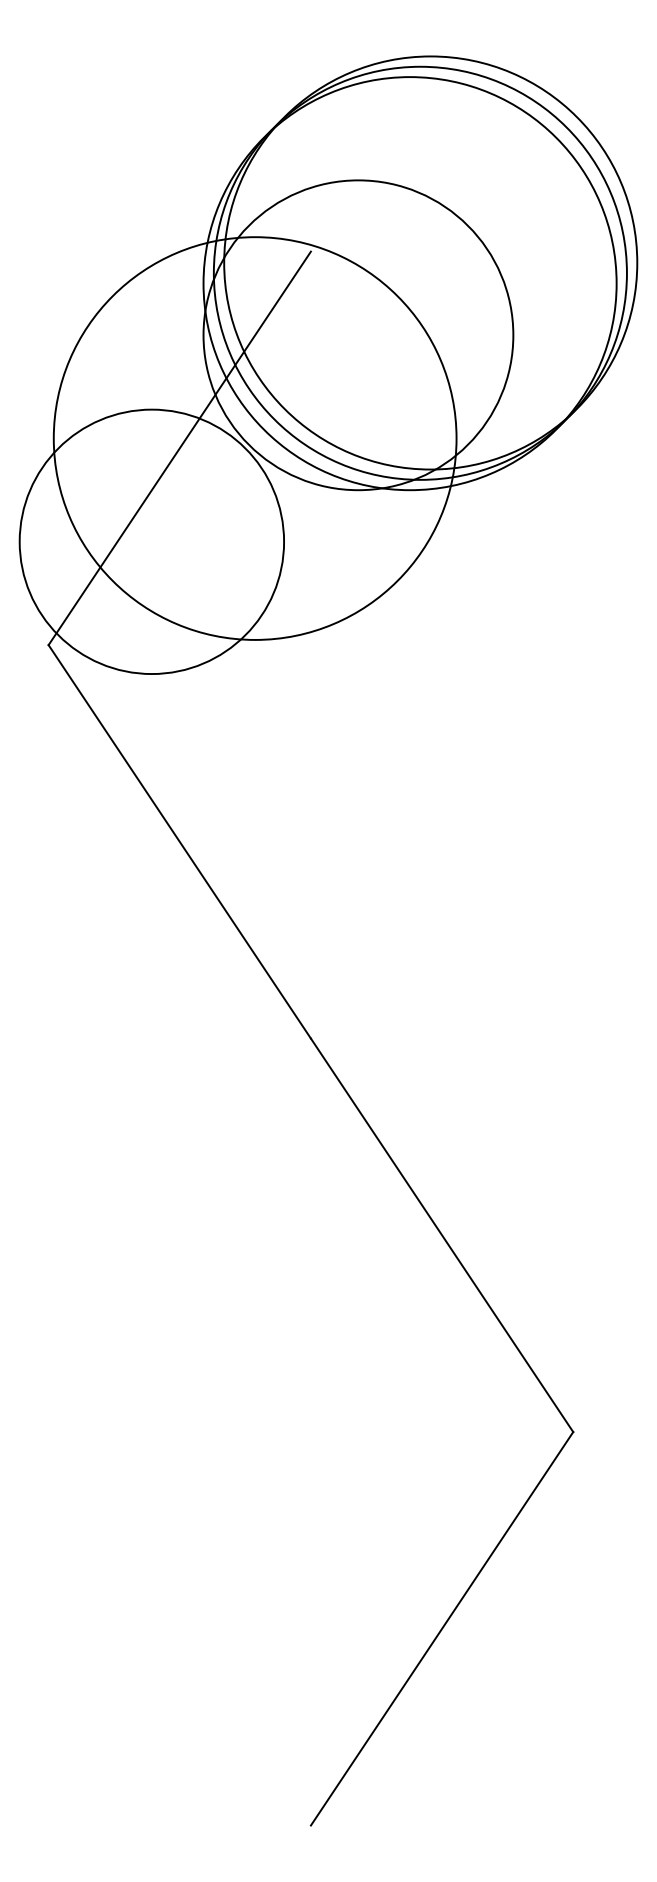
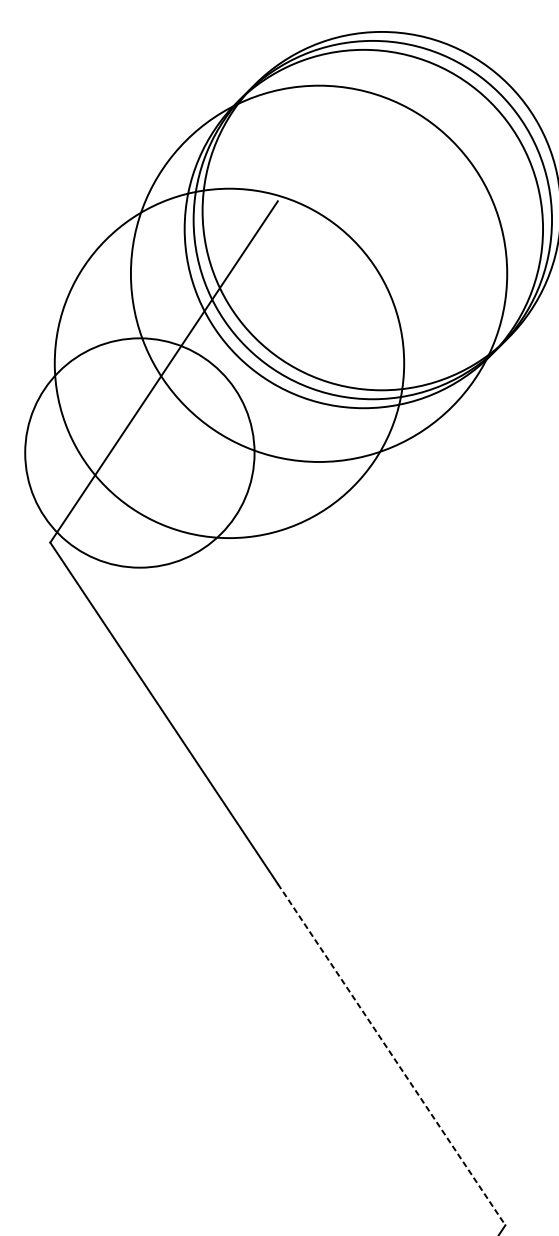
circle: (358, 335) -> (319, 274), size x1.4
line: (442, 1235) -> (391, 1054), solid -> dashed

